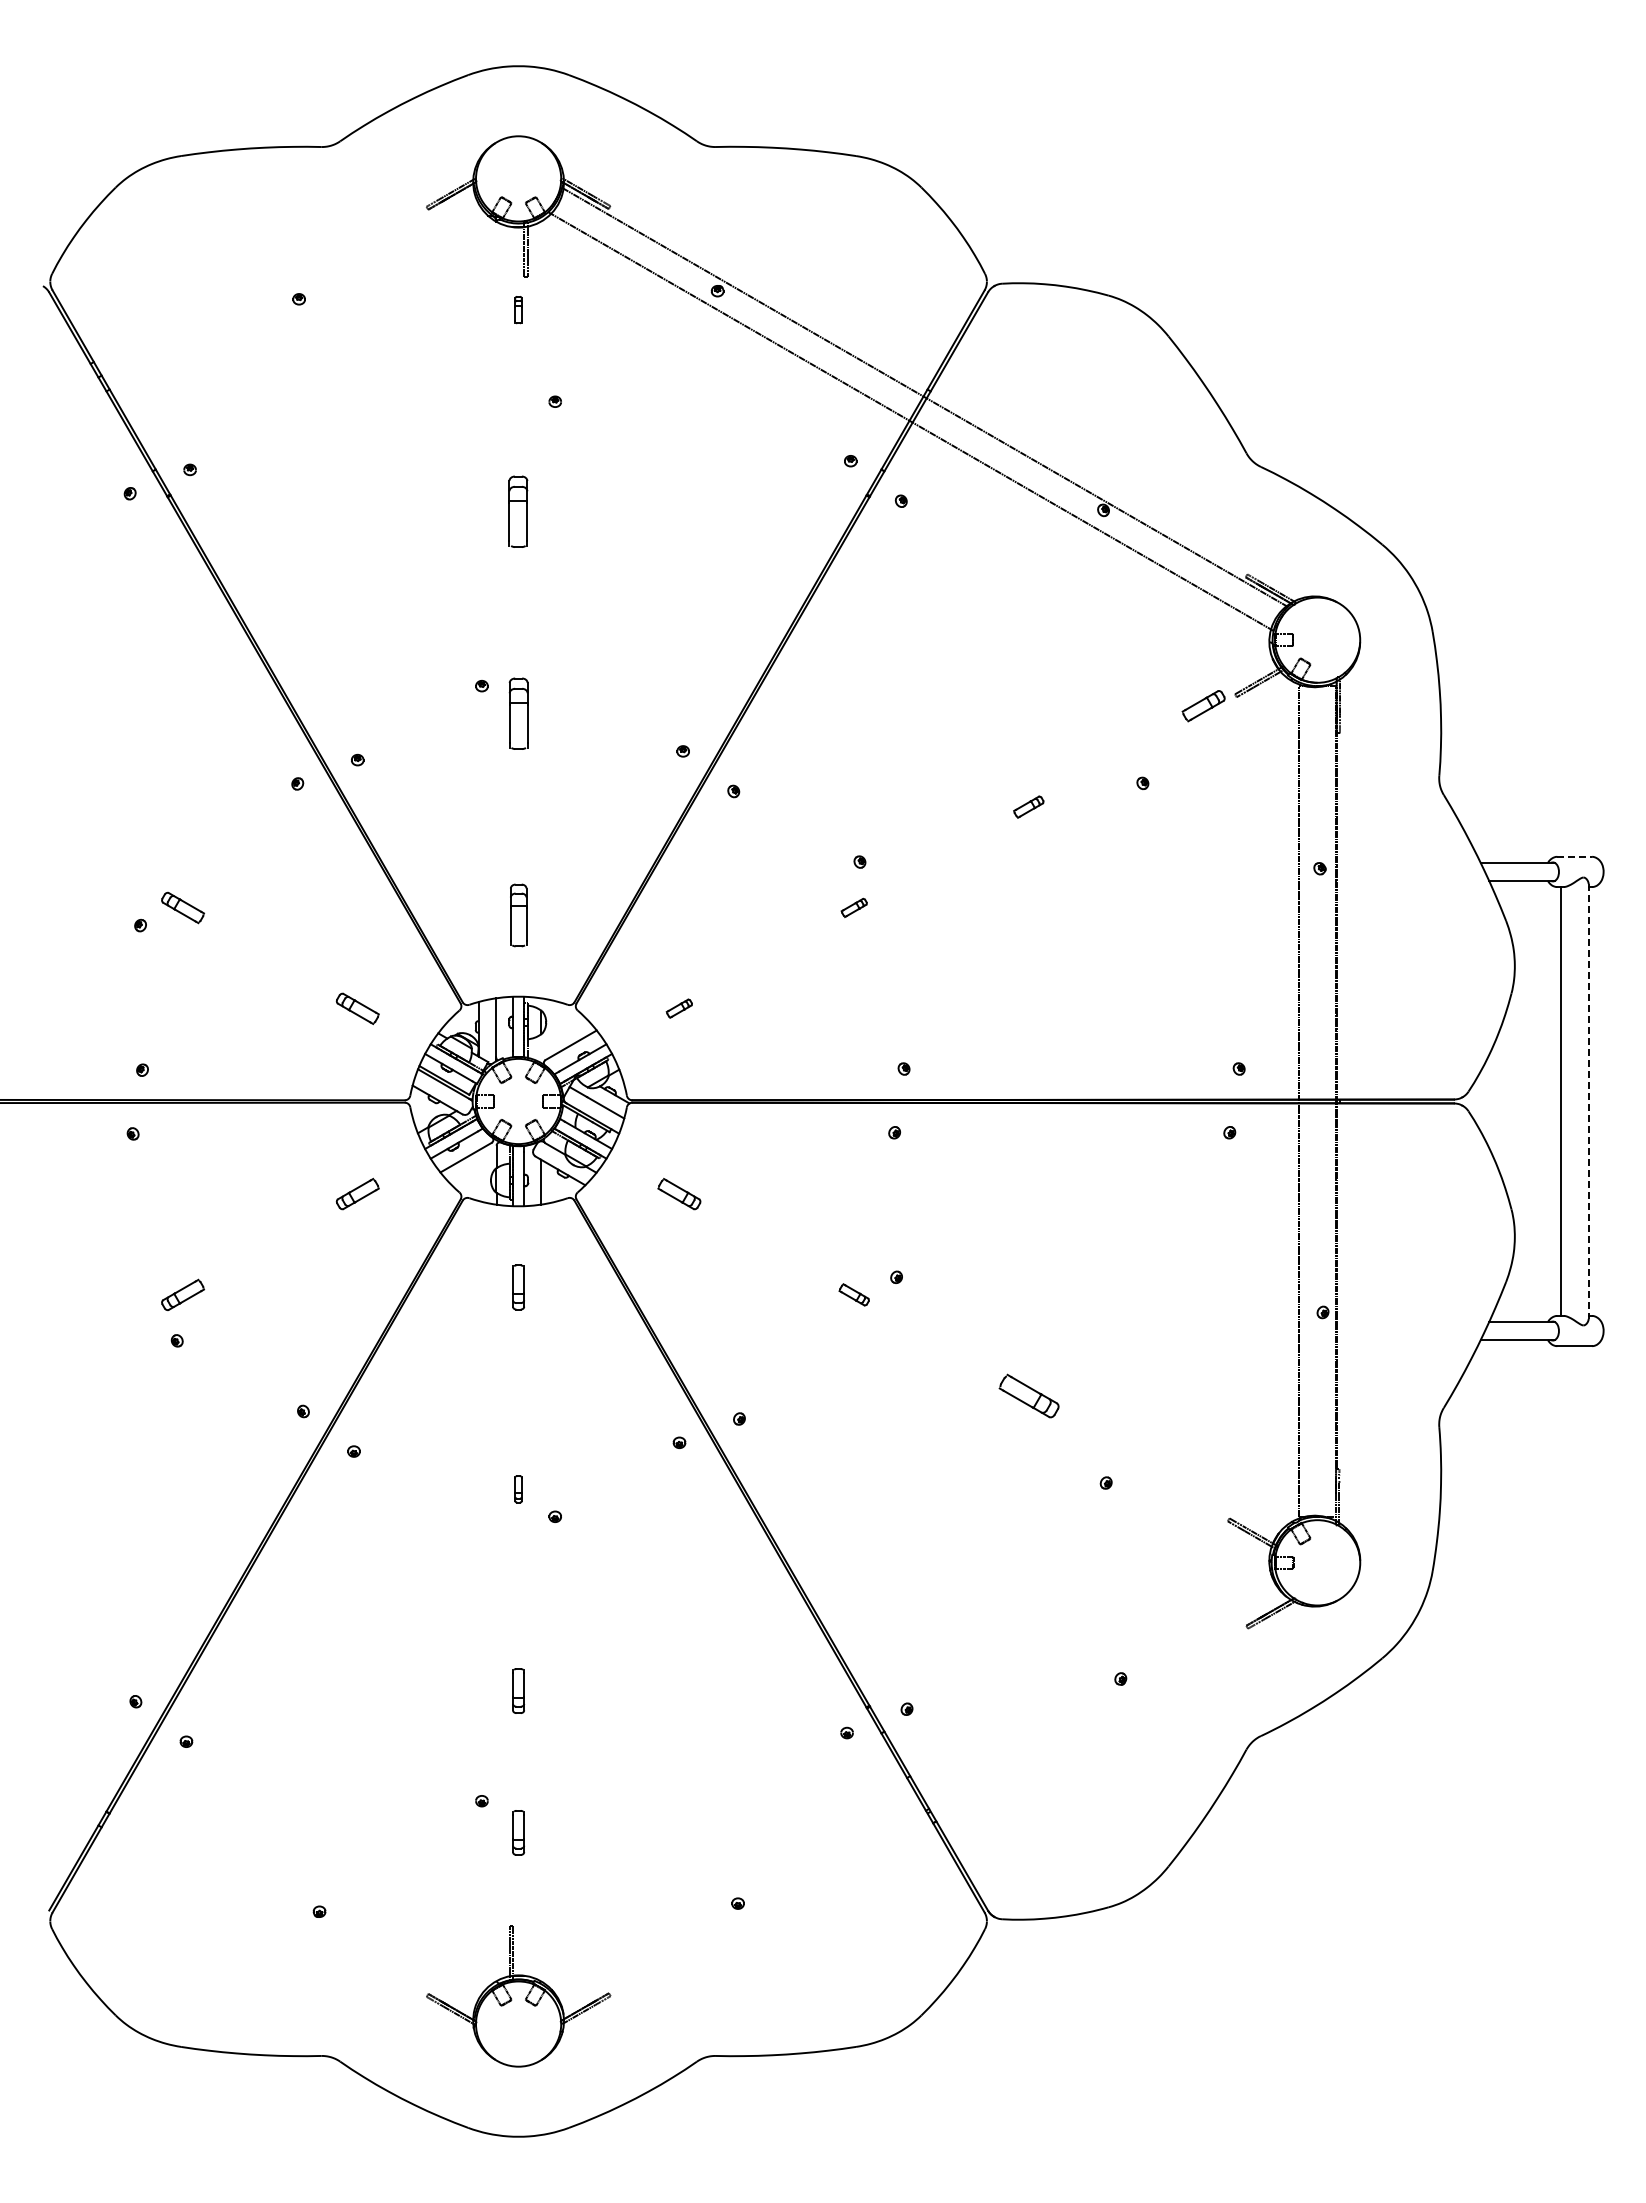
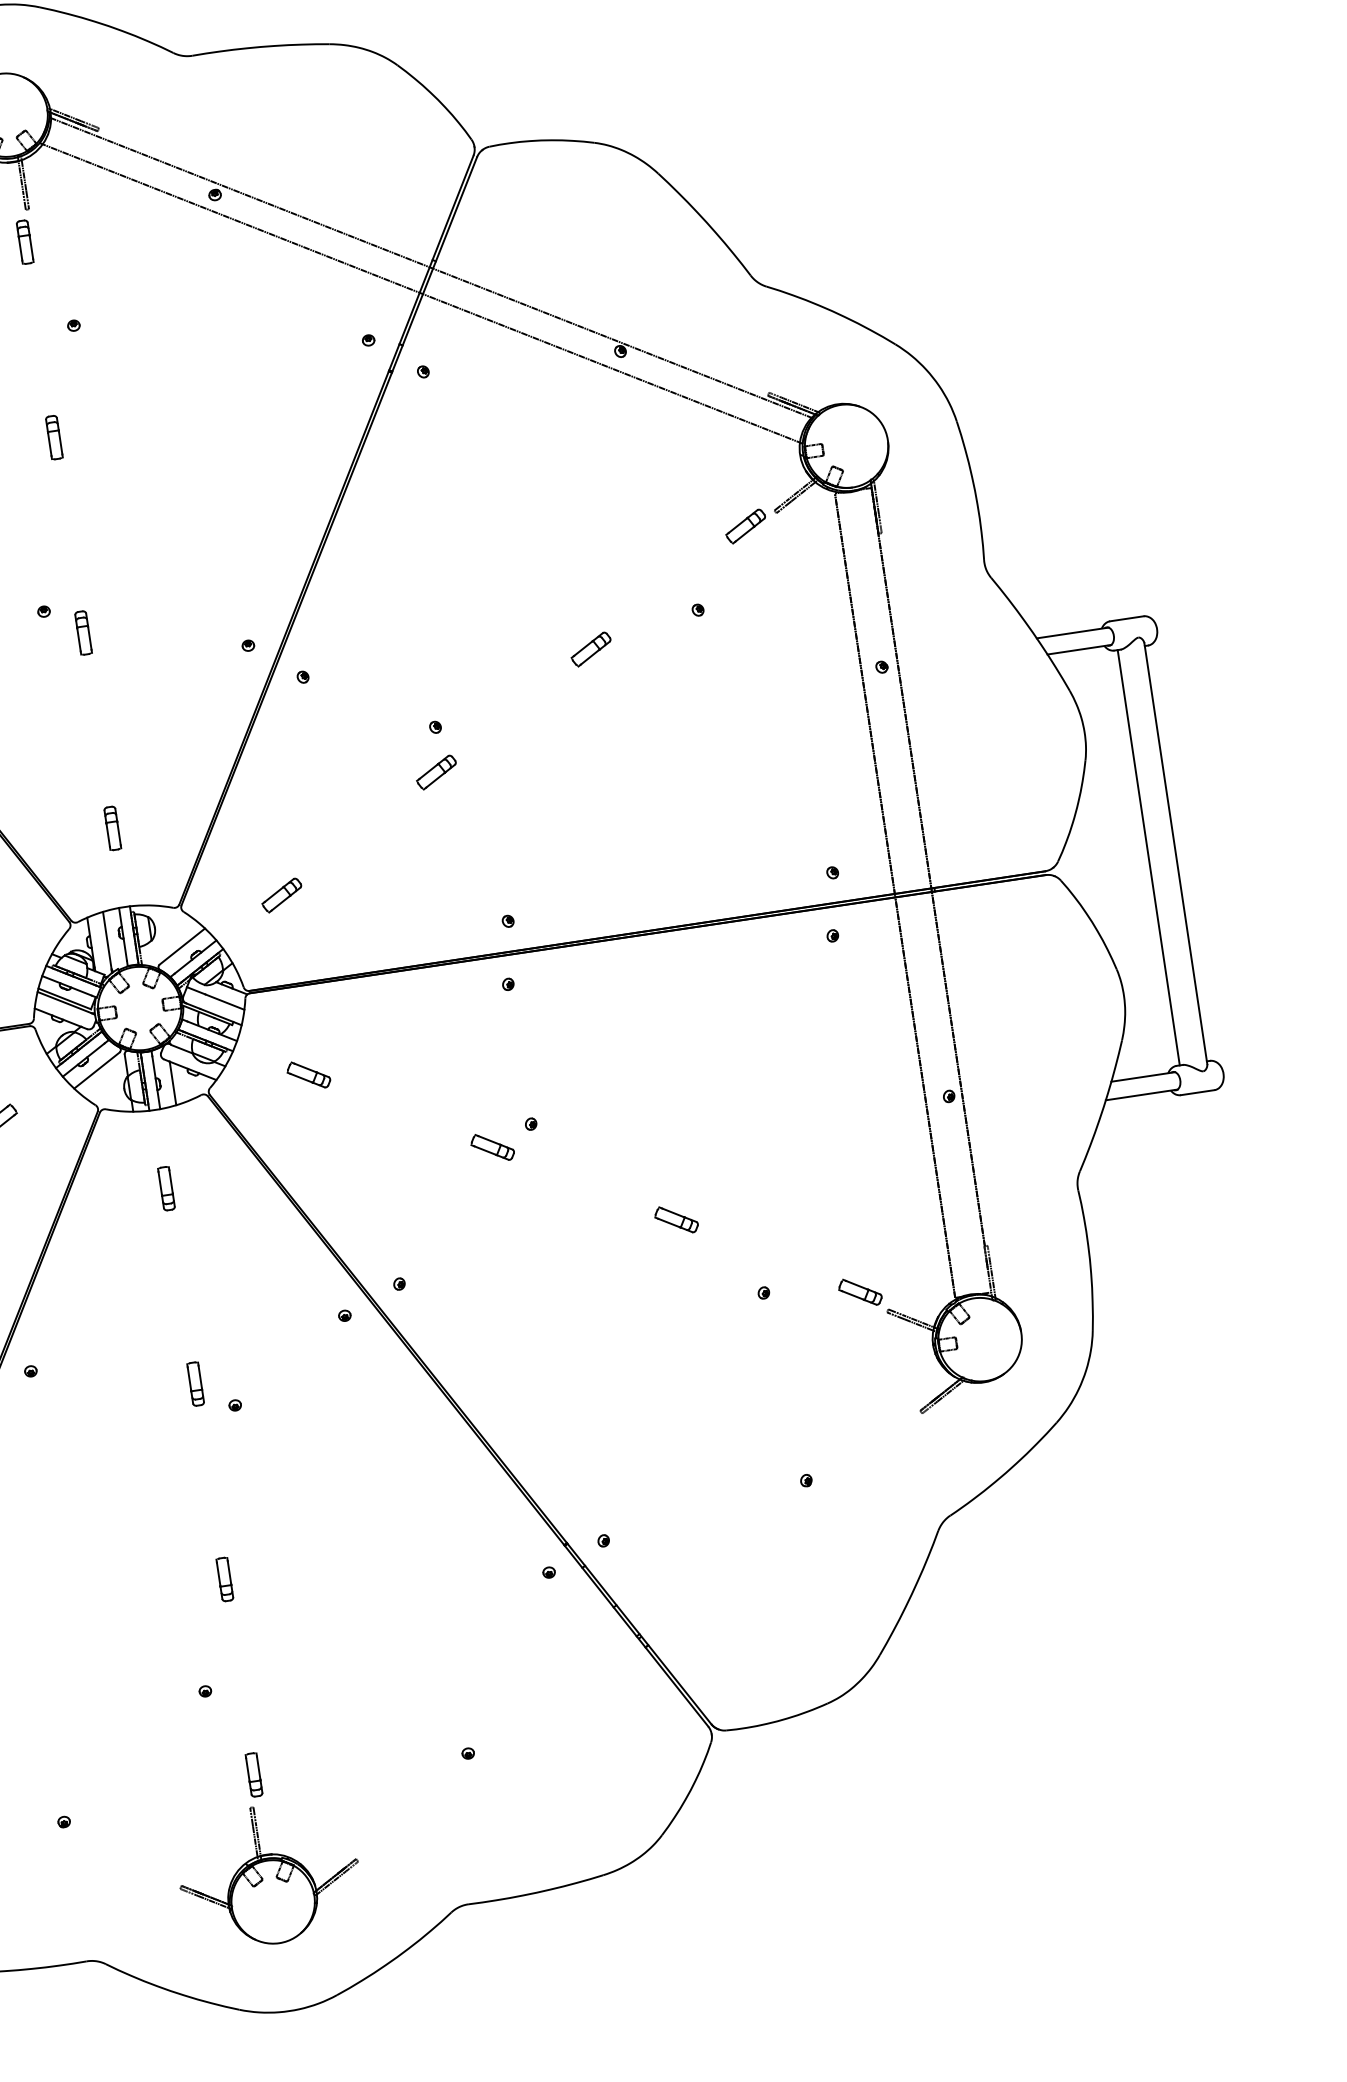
part: (518, 309) -> (24, 241), size x1.67
part: (518, 511) -> (54, 437), size x0.62
part: (518, 713) -> (83, 632), size x0.62
part: (1028, 807) -> (590, 650), size x1.43
line: (1575, 856) -> (1127, 618), dashed -> solid
part: (854, 907) -> (436, 772), size x1.67
part: (518, 915) -> (112, 828), size x0.71
part: (679, 1008) -> (281, 895), size x1.67
line: (1588, 1101) -> (1175, 853), dashed -> solid
part: (854, 1294) -> (492, 1146), size x1.43
part: (1028, 1395) -> (675, 1219), size x0.71
part: (518, 1489) -> (195, 1384), size x1.67
part: (1203, 1496) -> (860, 1291), added
part: (518, 1832) -> (254, 1774), moved

